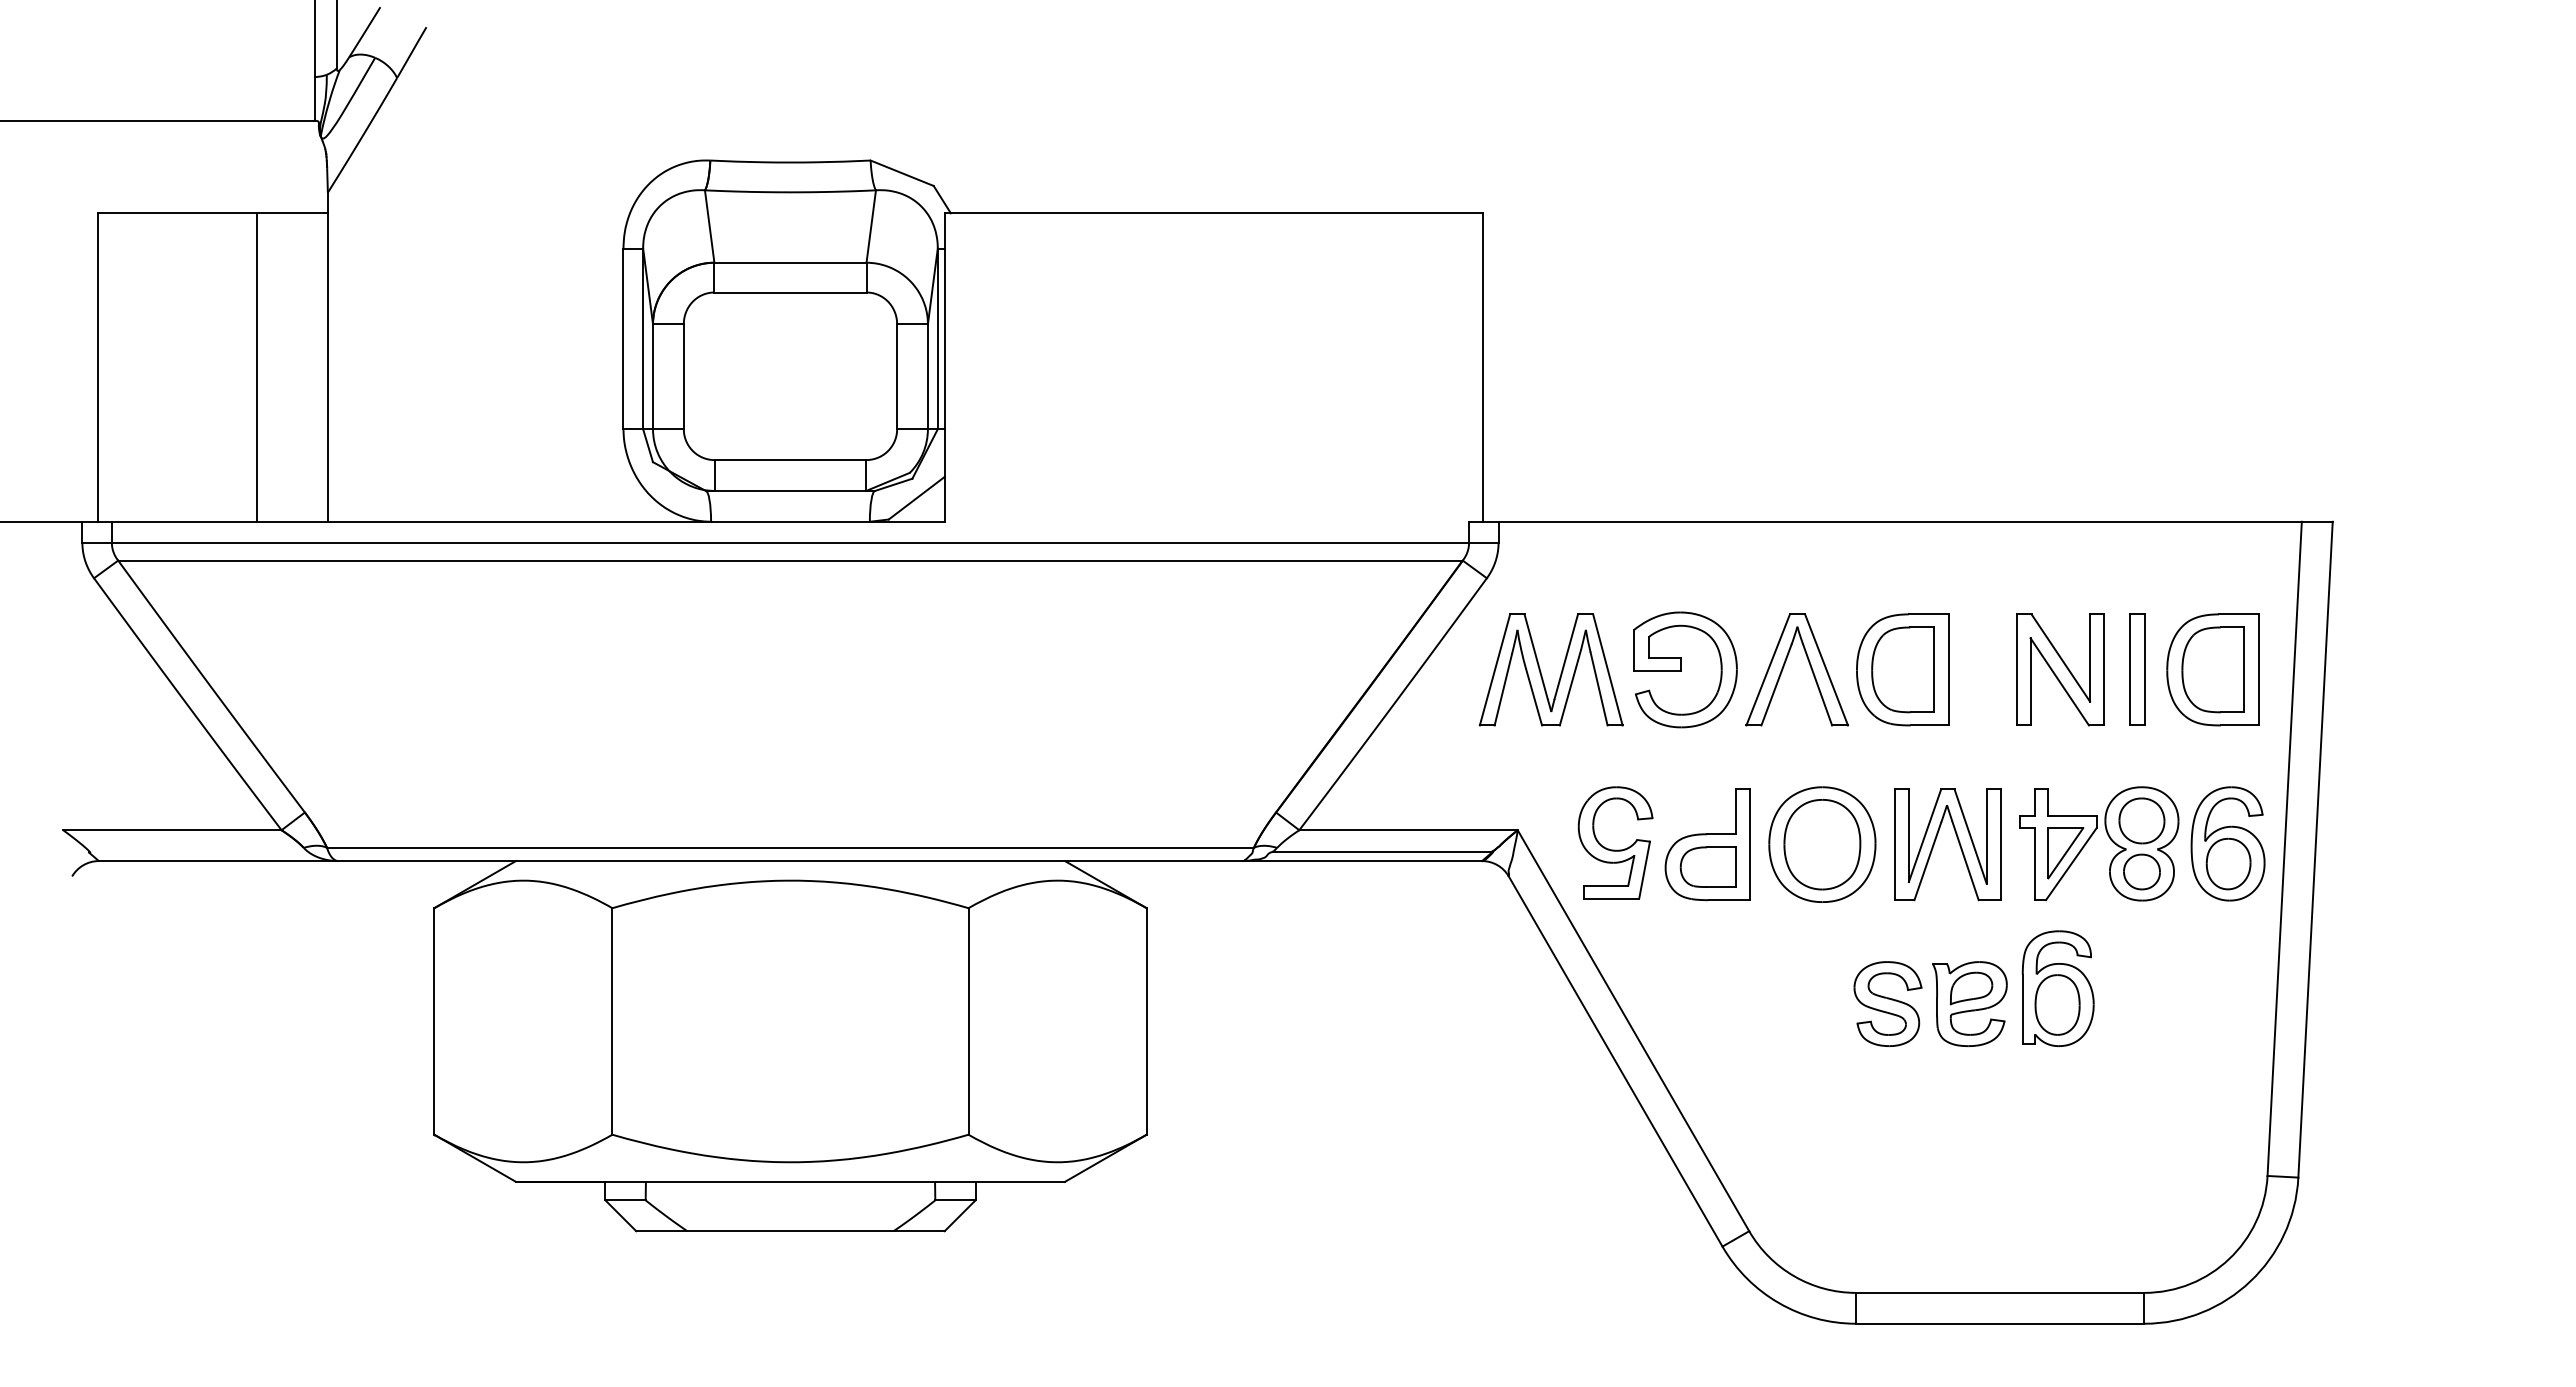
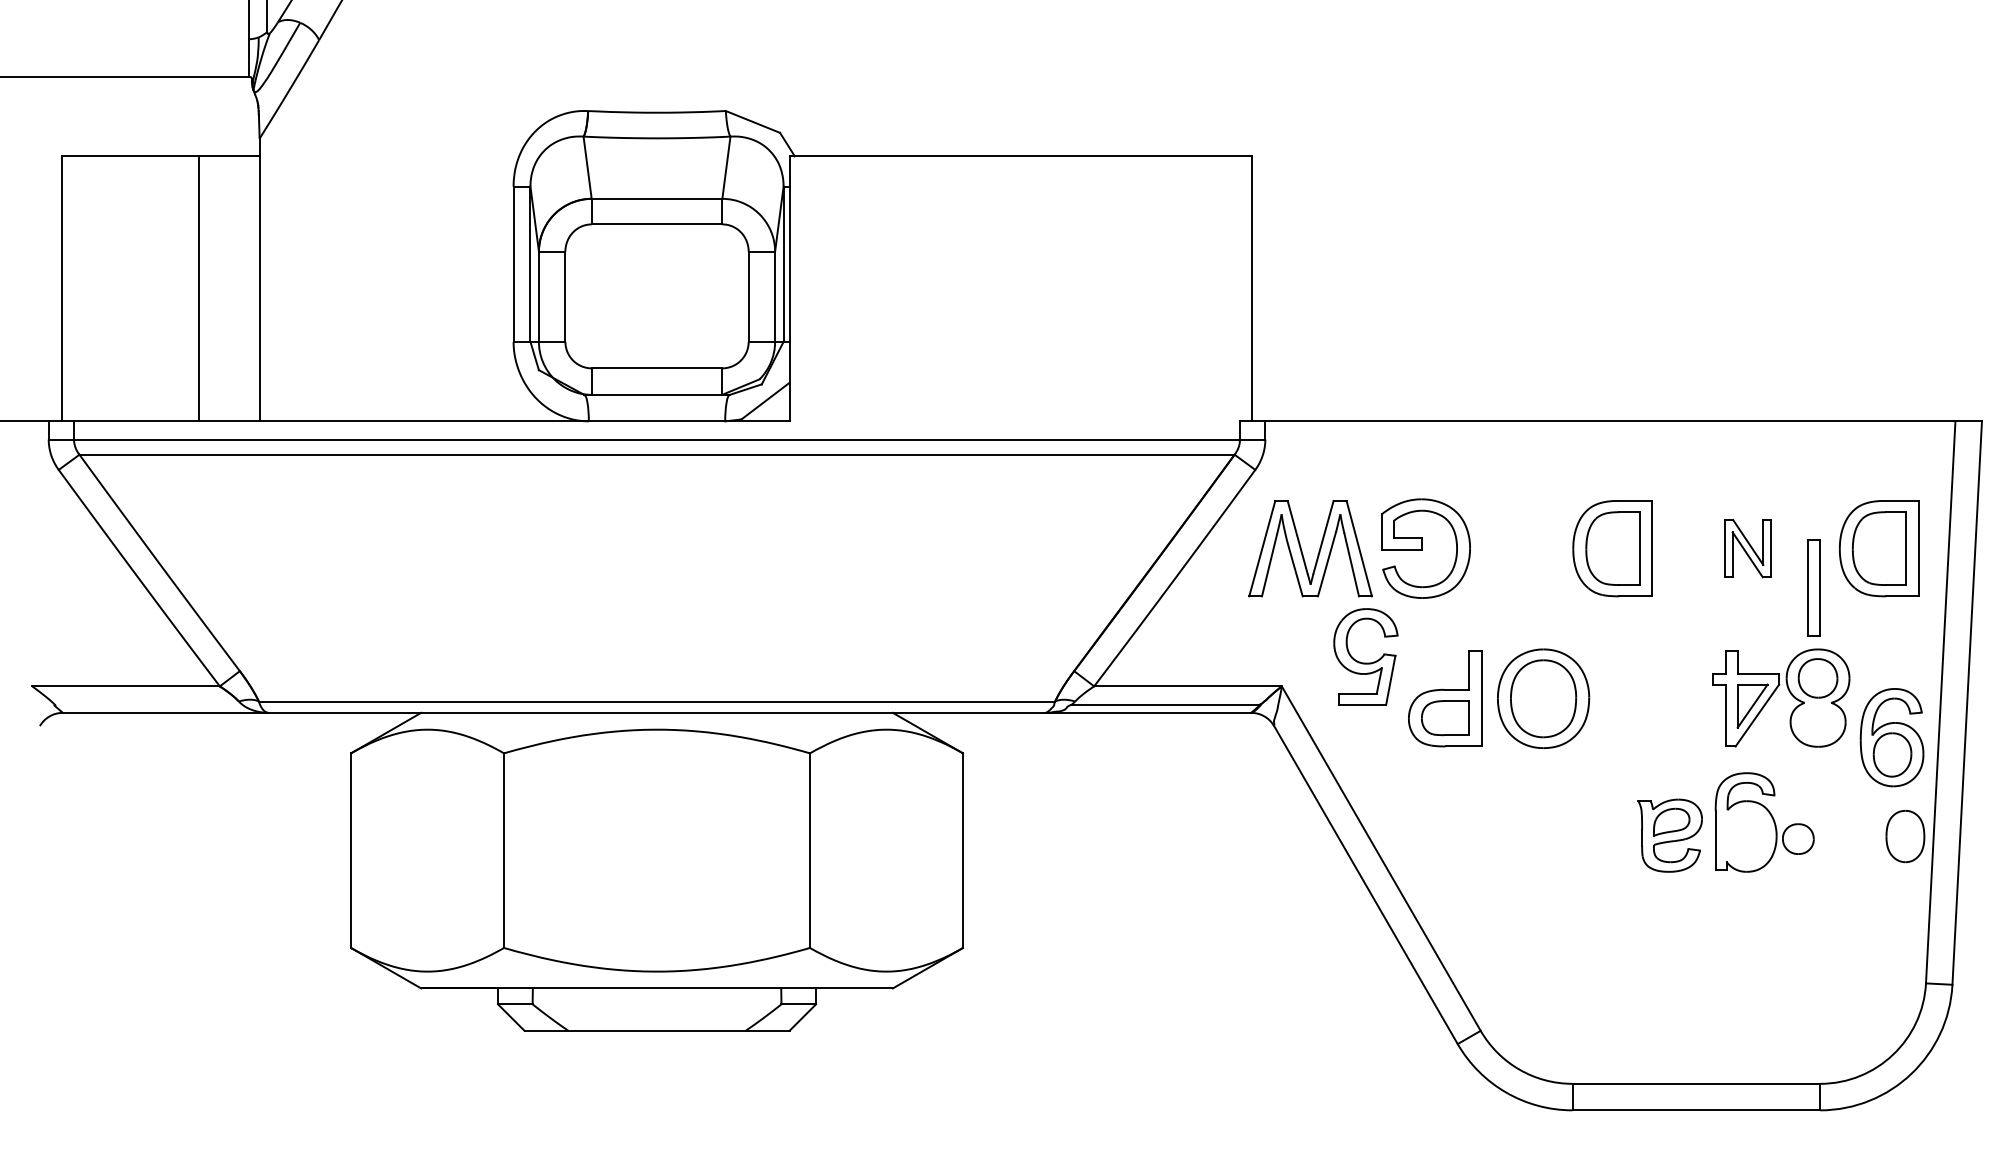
part: (1785, 664) -> (1511, 543), removed
part: (2060, 669) -> (1748, 548), size x0.6
part: (2137, 669) -> (1814, 587), moved
part: (1957, 840) -> (1659, 695), removed
part: (2227, 843) -> (1891, 737), moved
part: (1615, 849) -> (1365, 662), moved
part: (2141, 871) -> (1797, 838), moved
part: (1887, 1003) -> (1599, 835), removed
part: (2057, 1004) -> (1905, 836), moved

